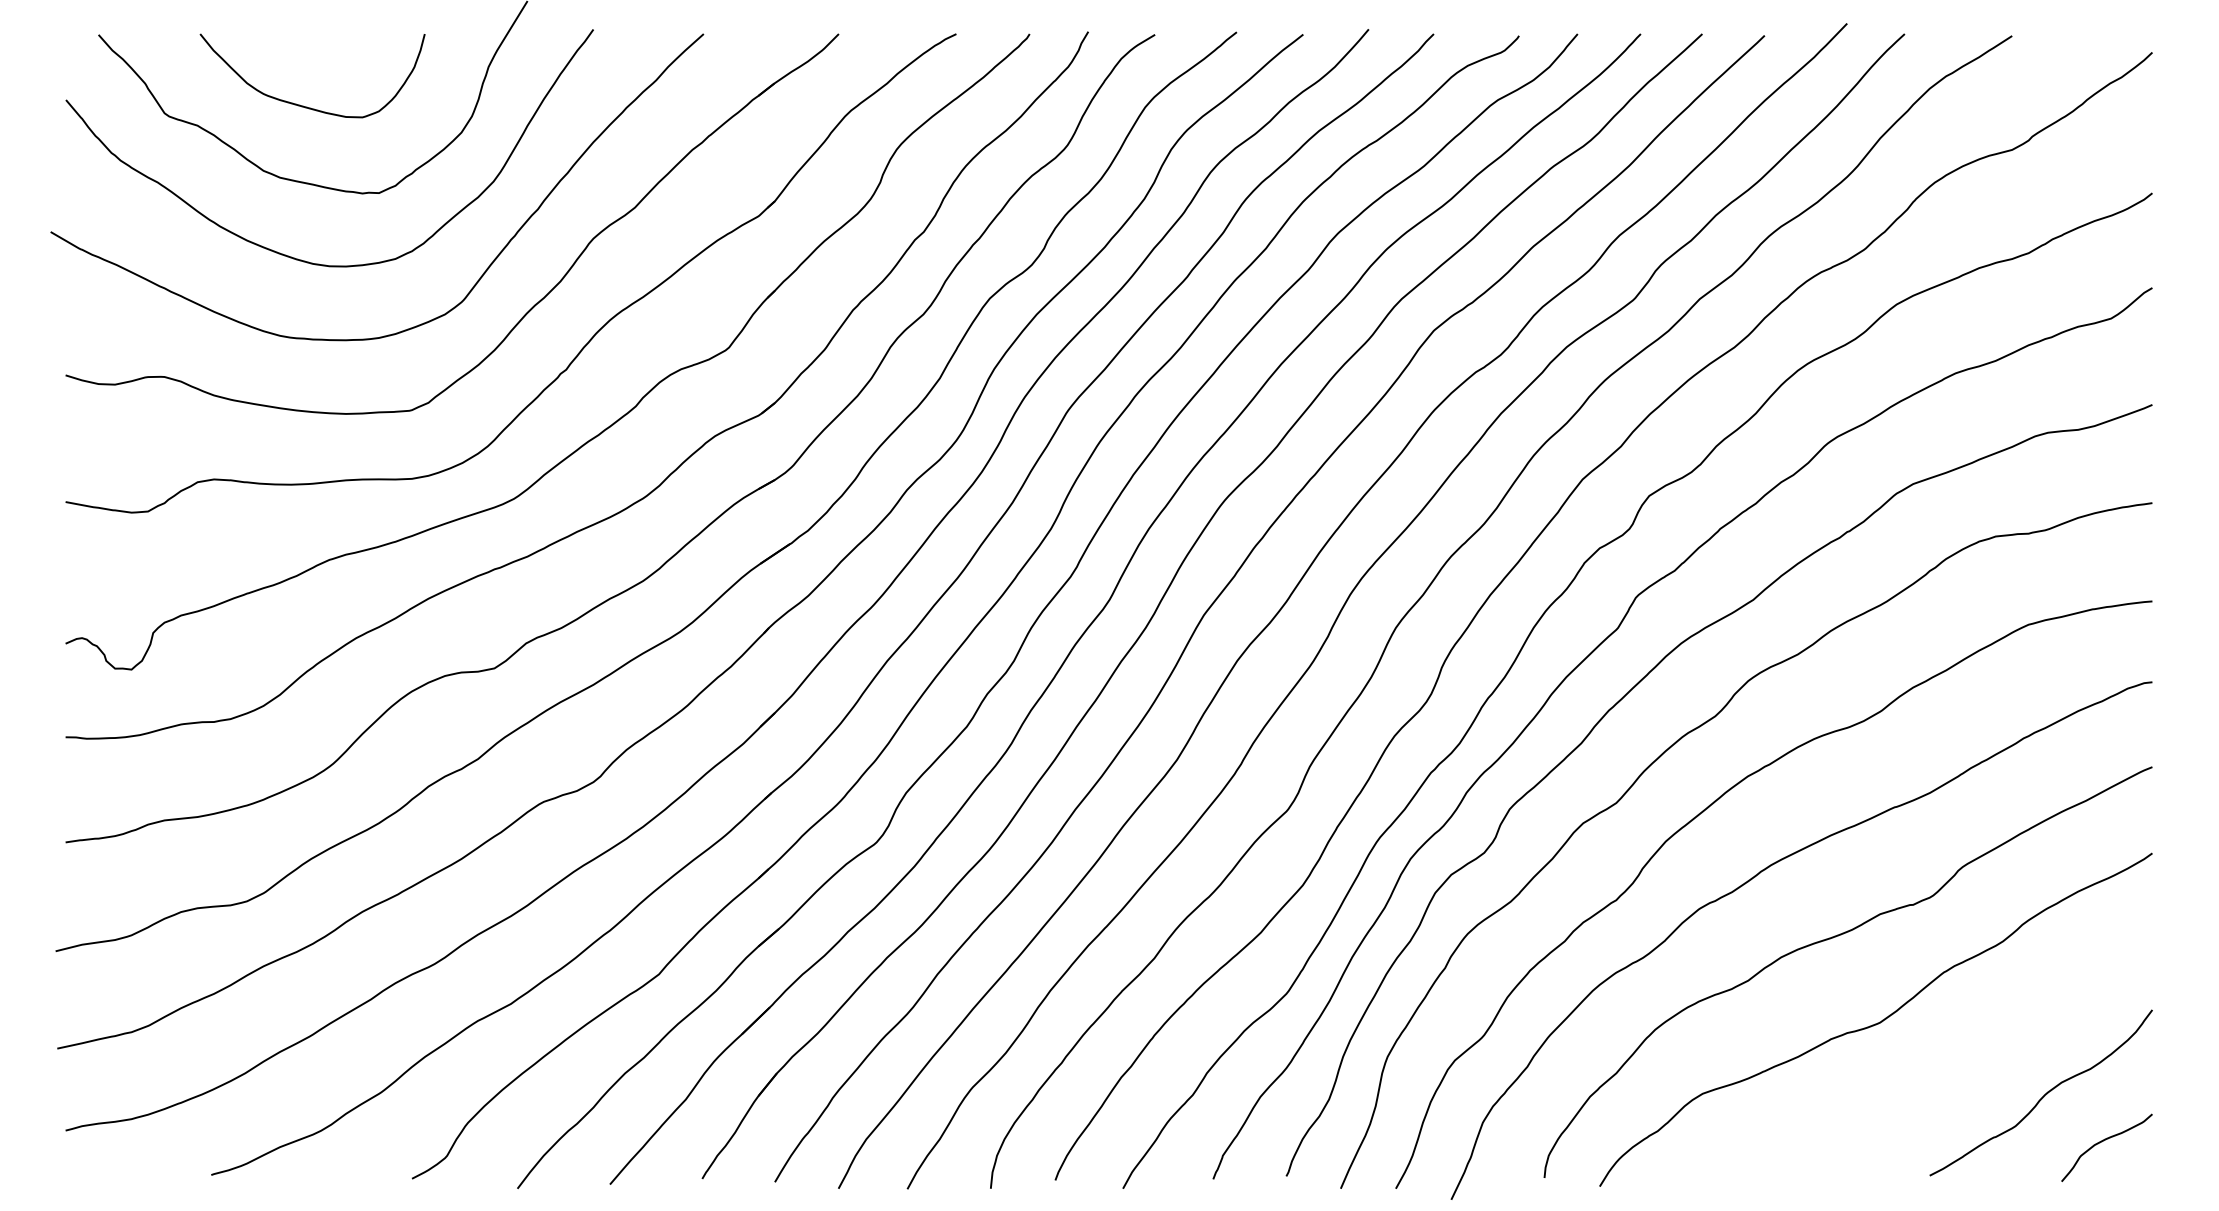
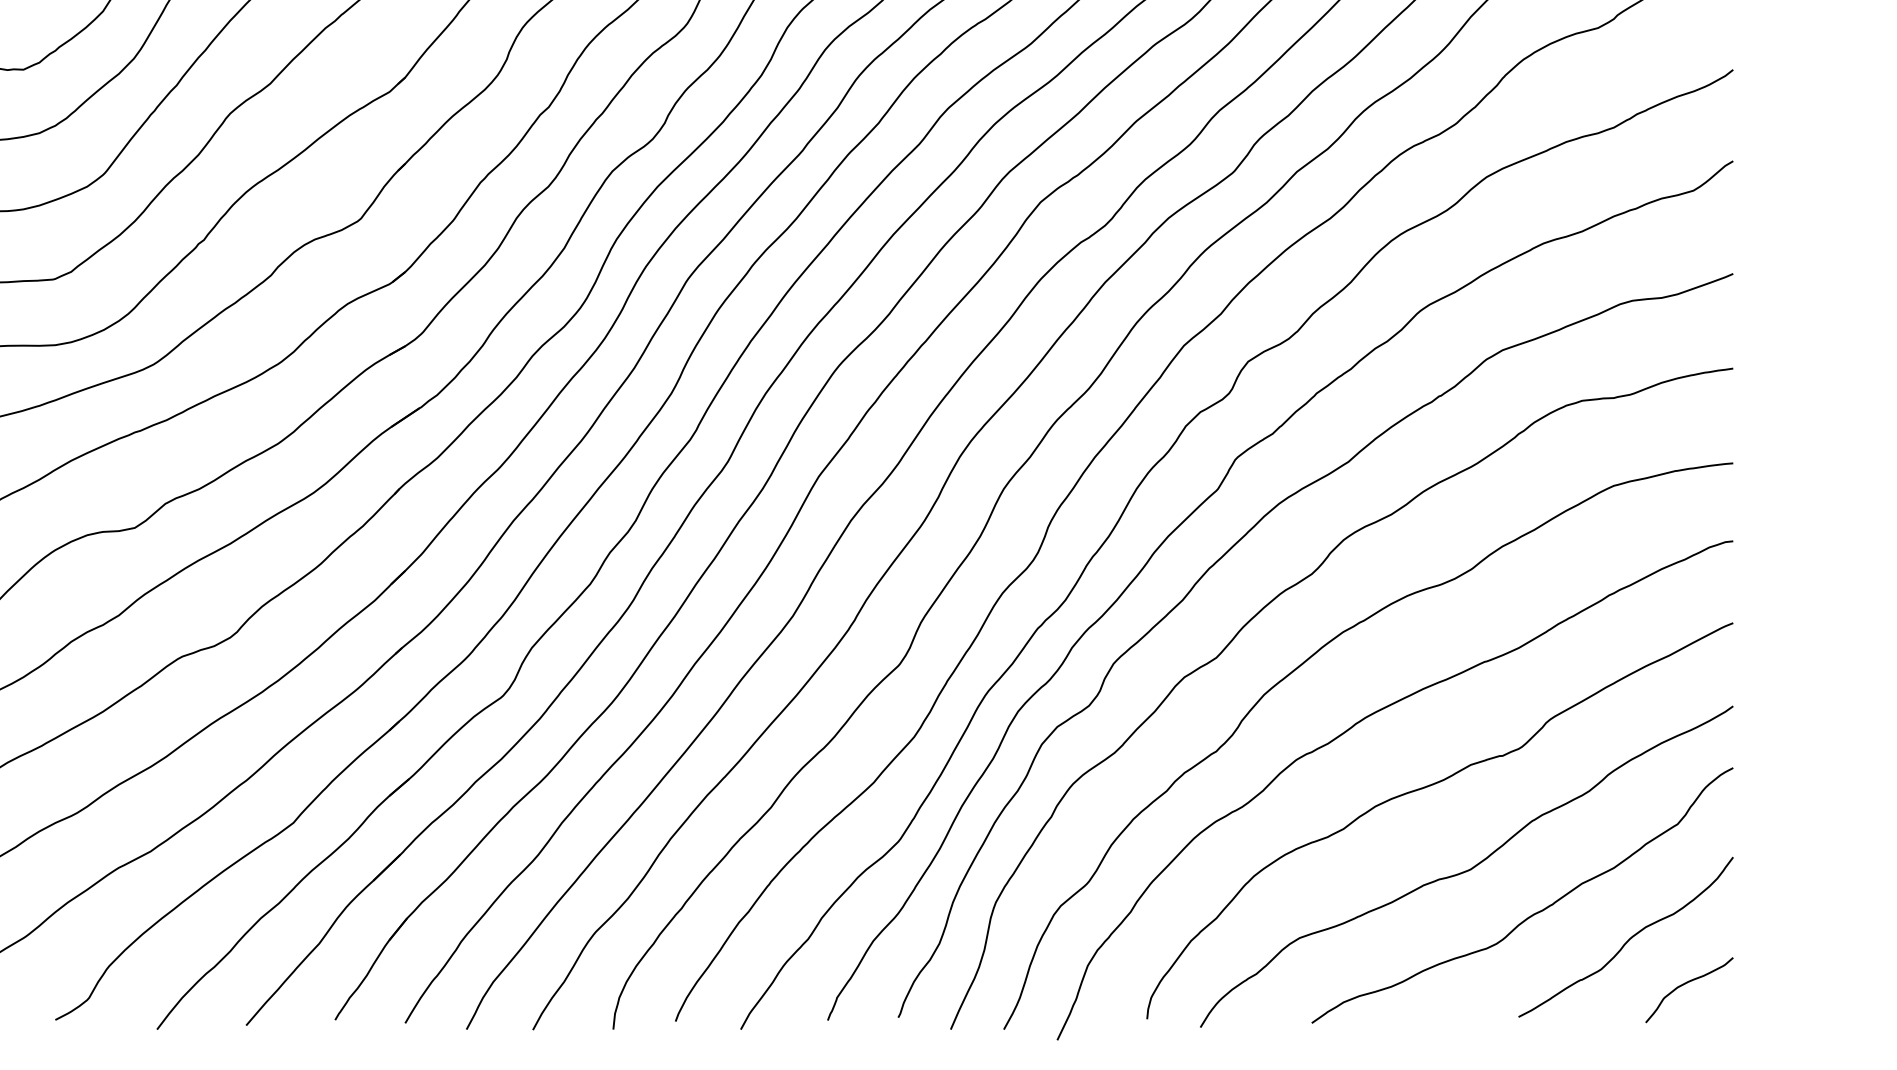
curve: (1943, 1069) -> (1531, 914), added

